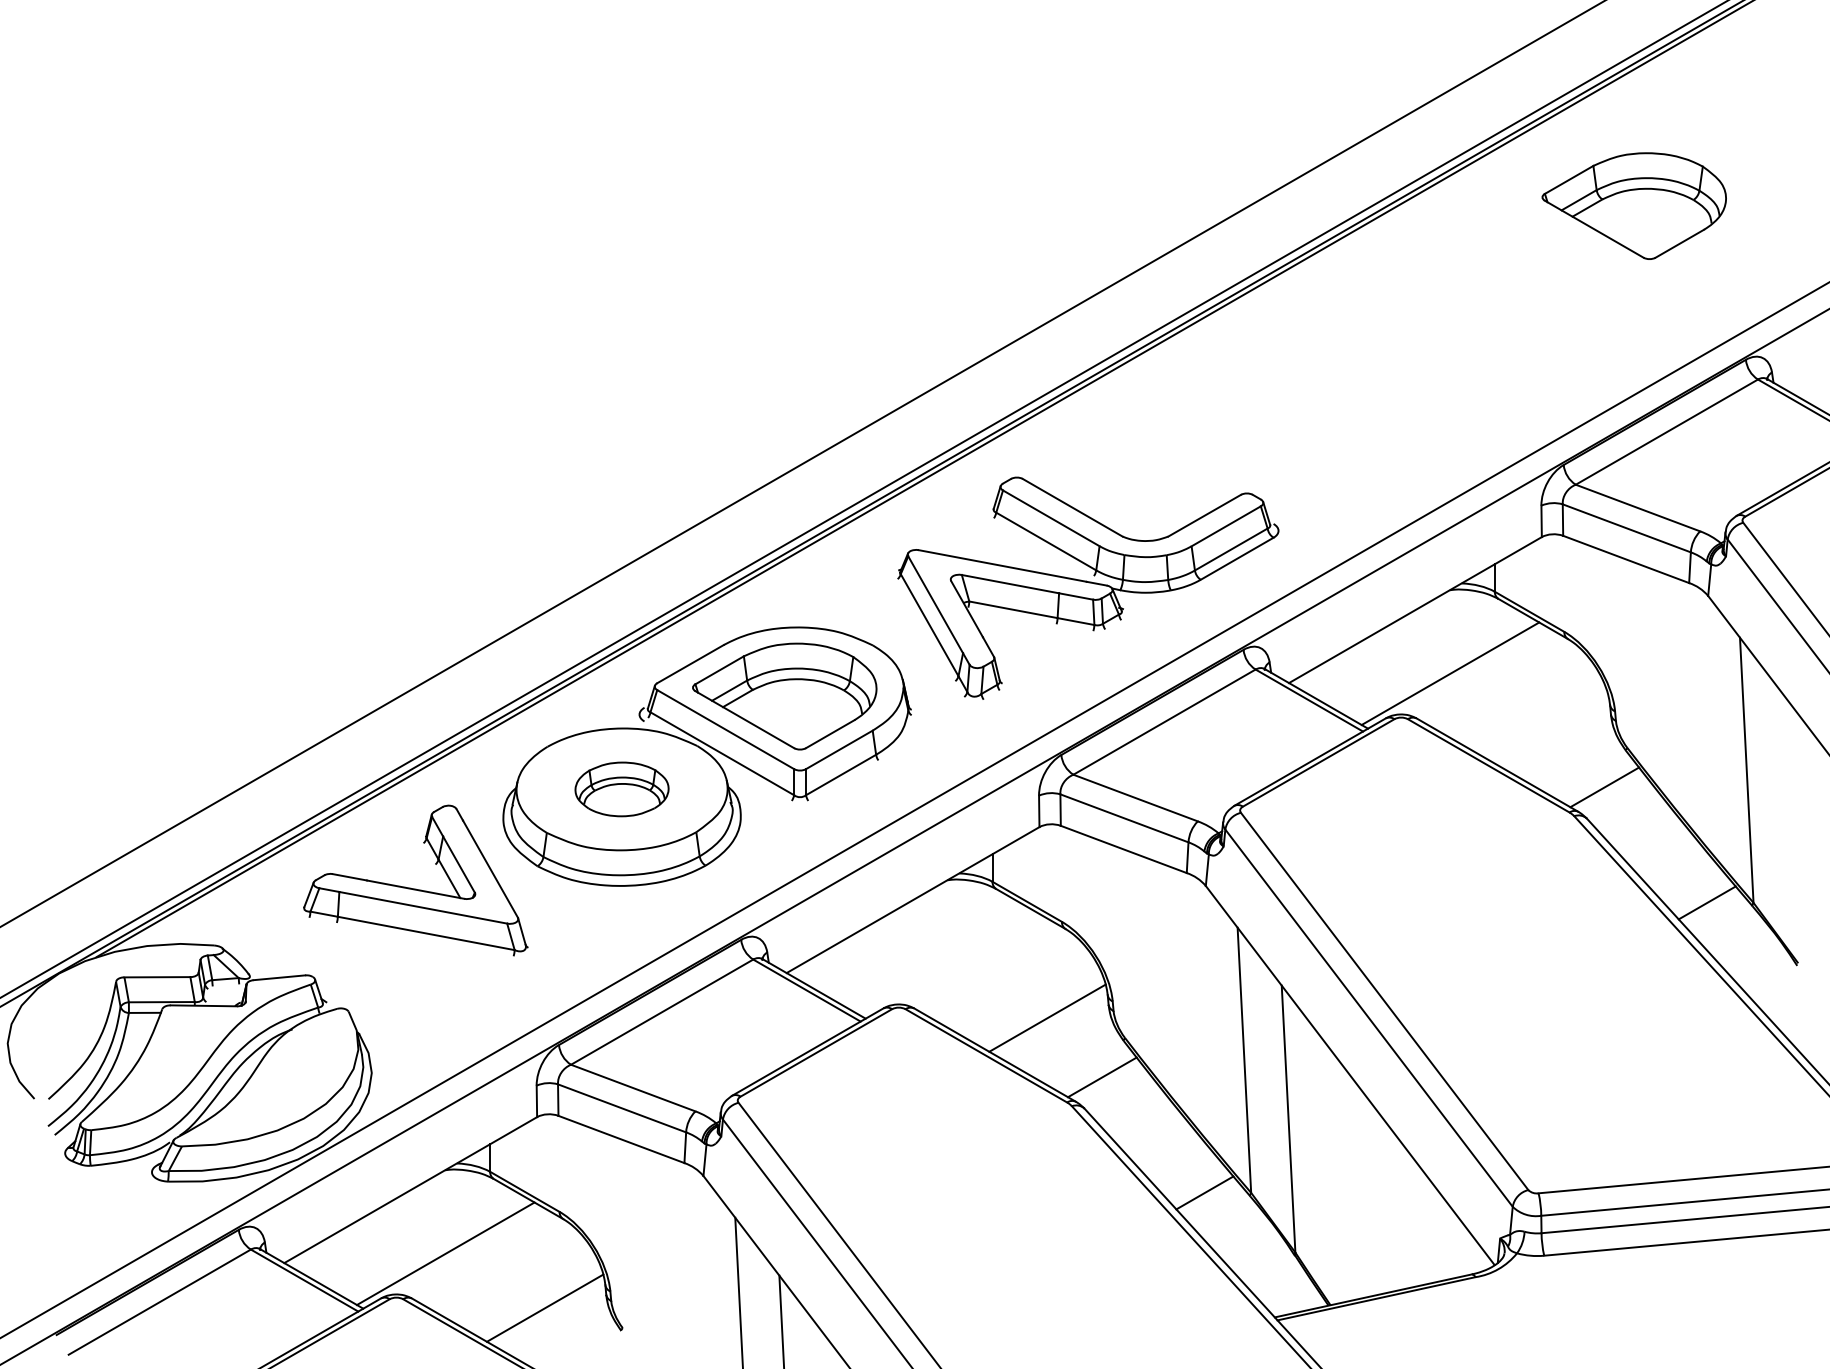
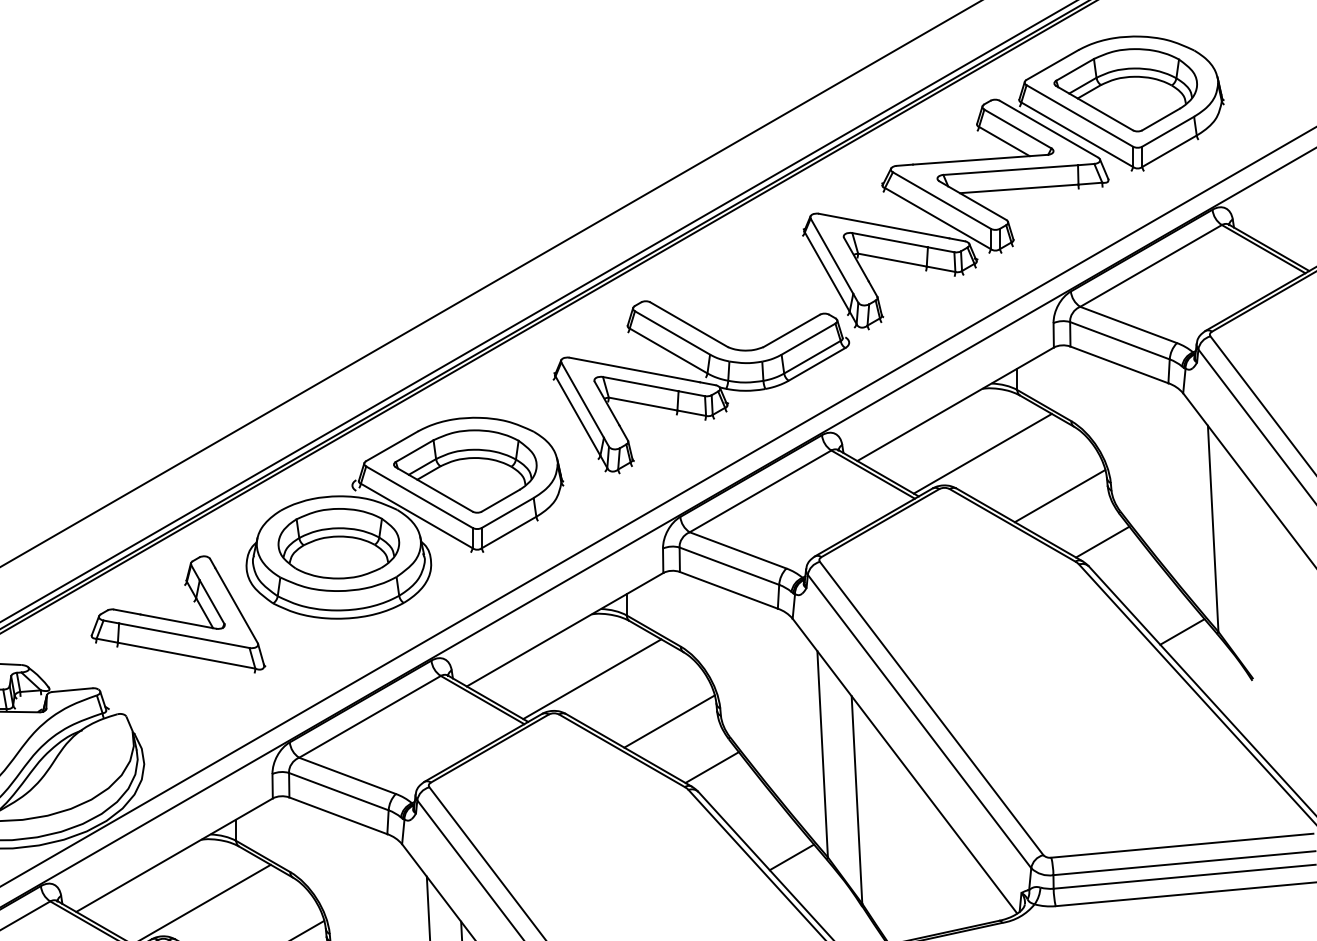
part: (1489, 325) -> (1013, 183), added
line: (1549, 727) -> (1059, 495), added
part: (621, 789) -> (338, 543), size x1.67
line: (947, 963) -> (591, 679), added

